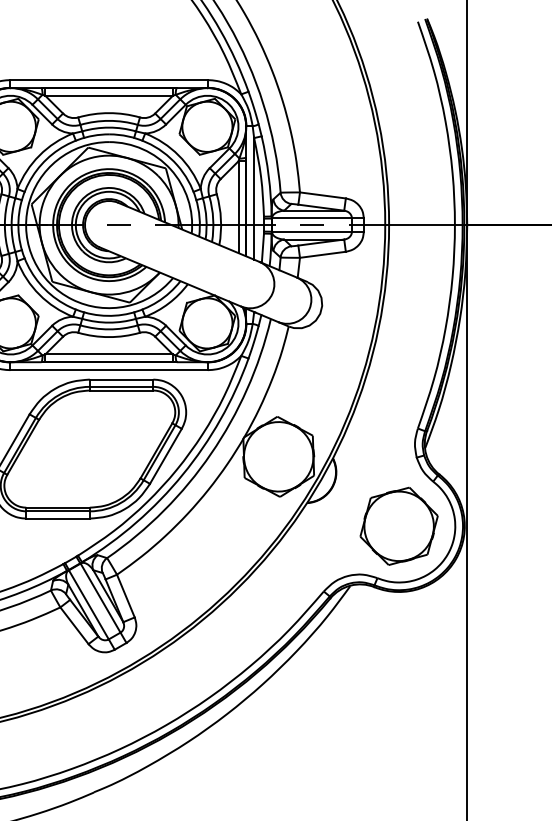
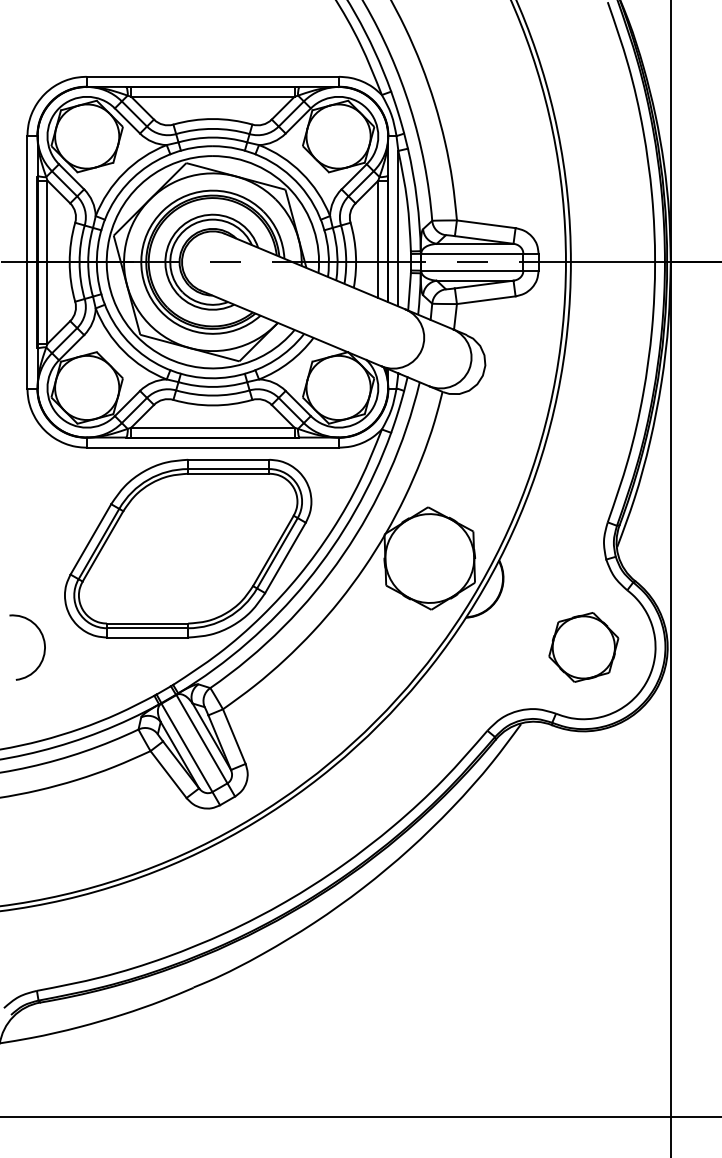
part: (398, 526) -> (583, 647), size x0.7

